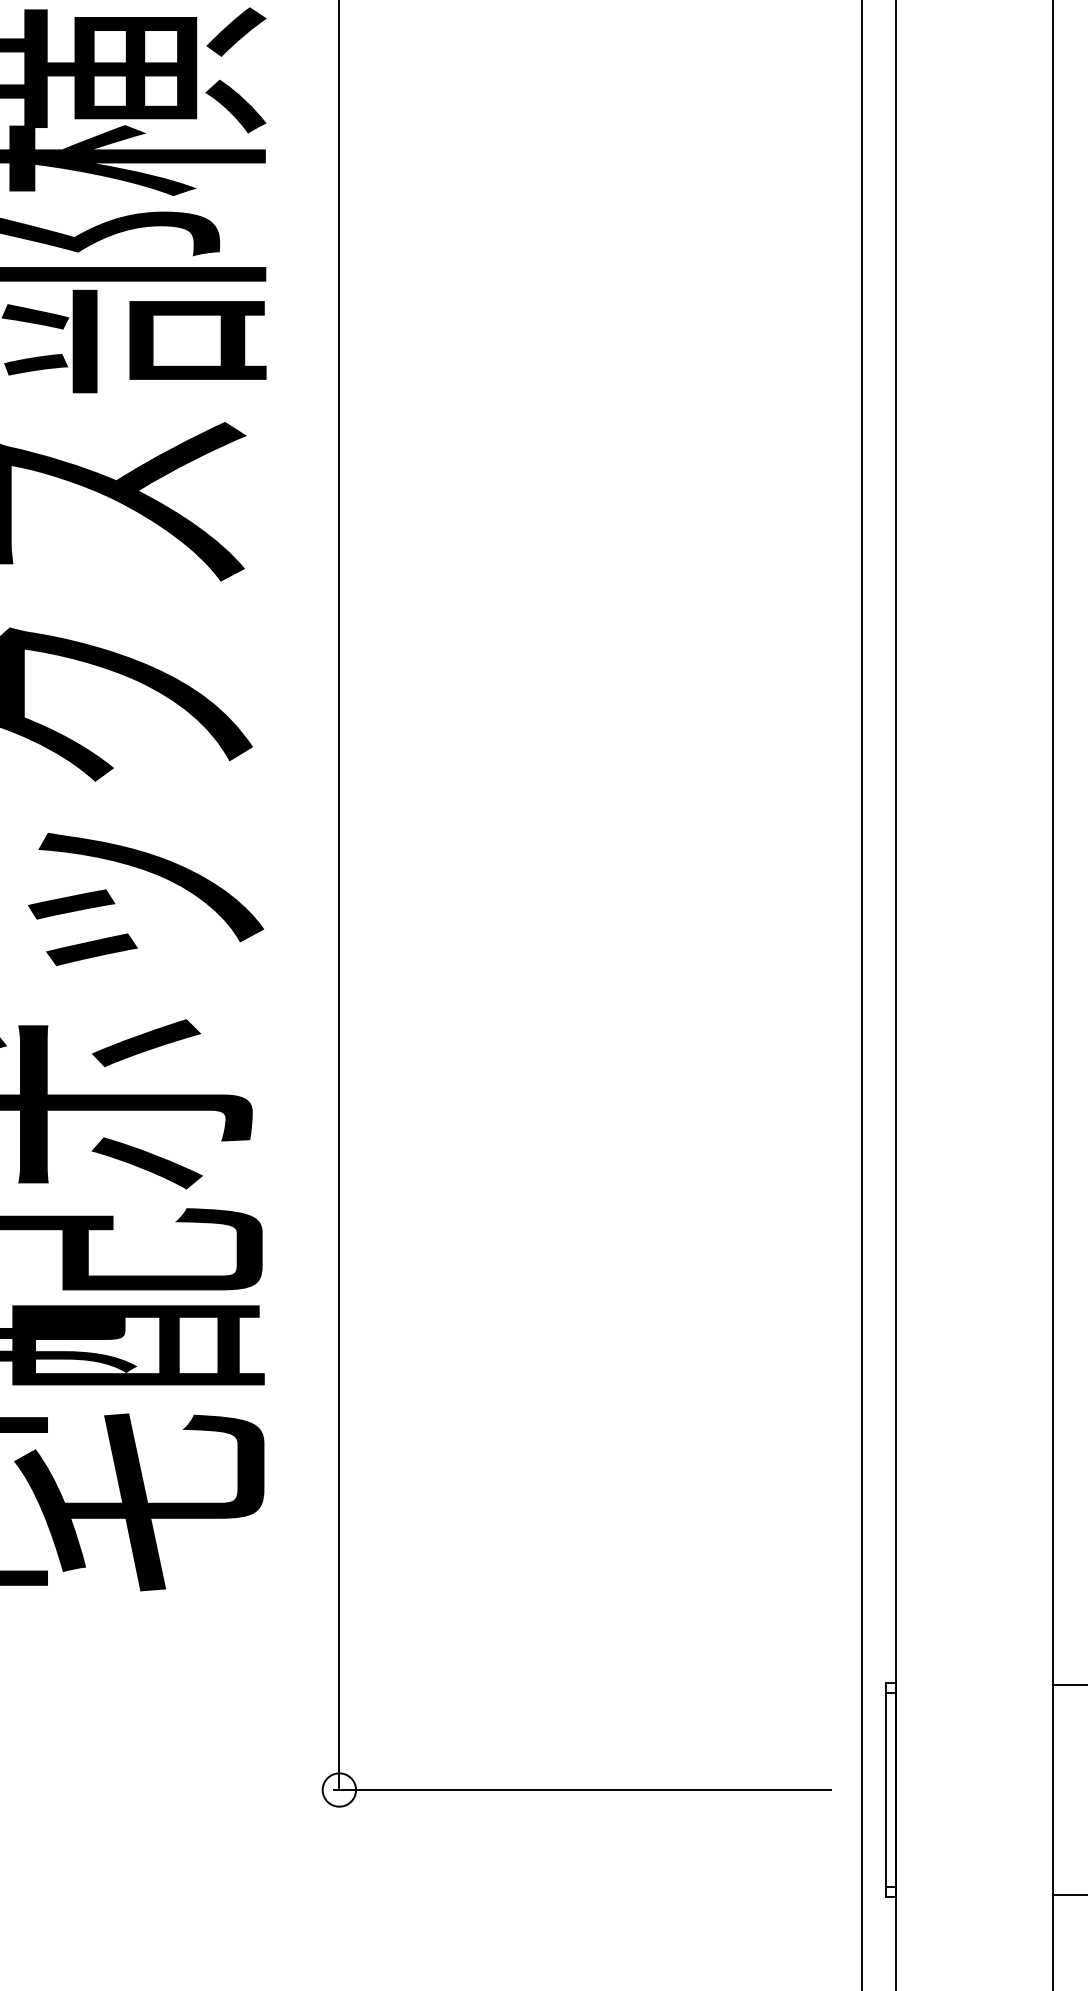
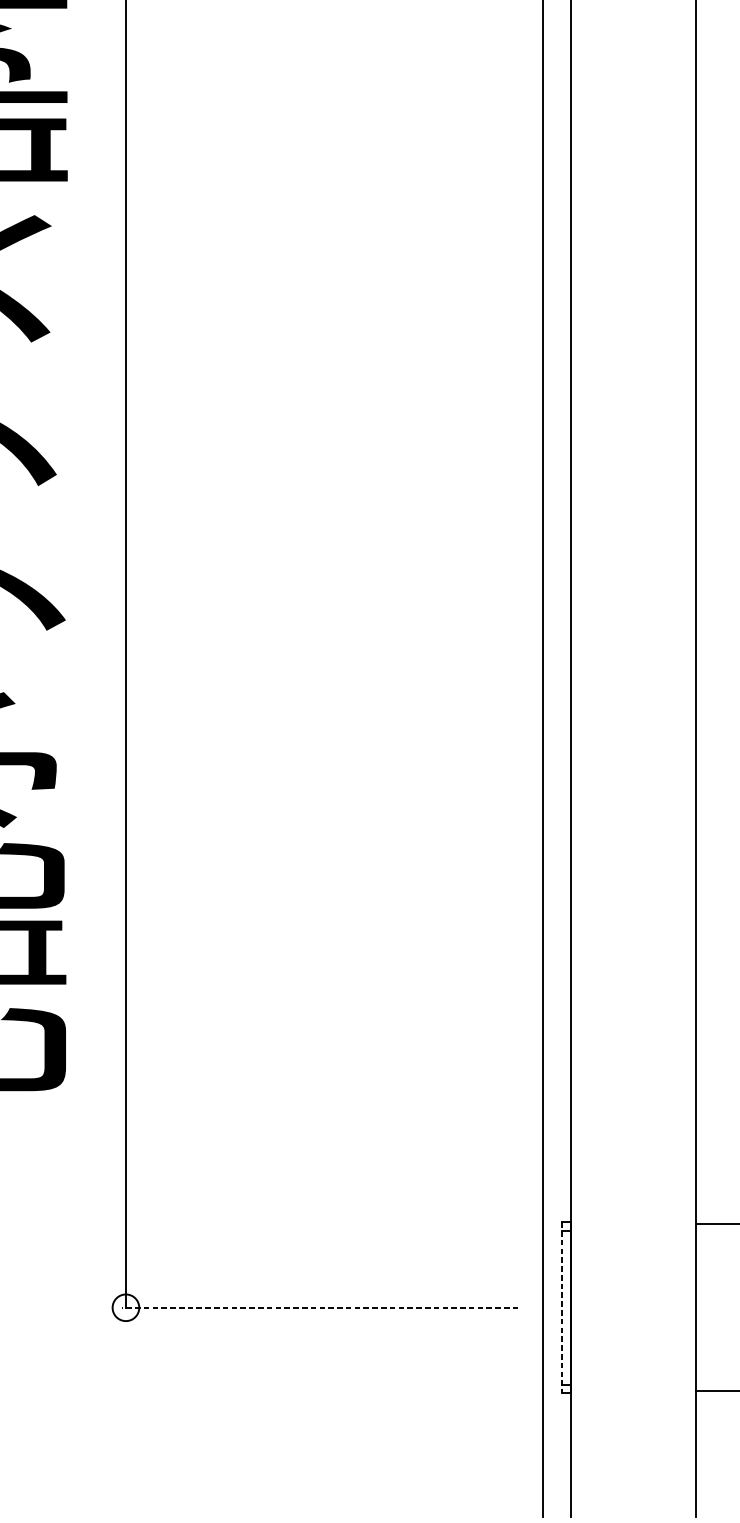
line: (581, 1790) -> (319, 1308), solid -> dashed
line: (885, 1790) -> (562, 1308), solid -> dashed

